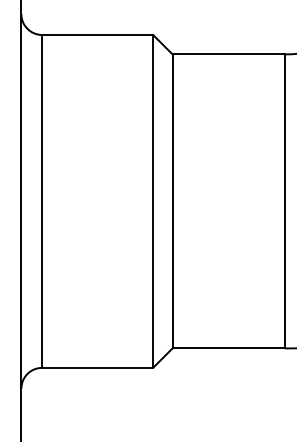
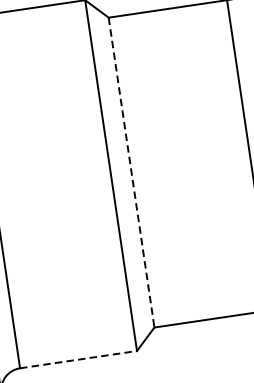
line: (172, 201) -> (131, 172), solid -> dashed
line: (98, 367) -> (79, 359), solid -> dashed

